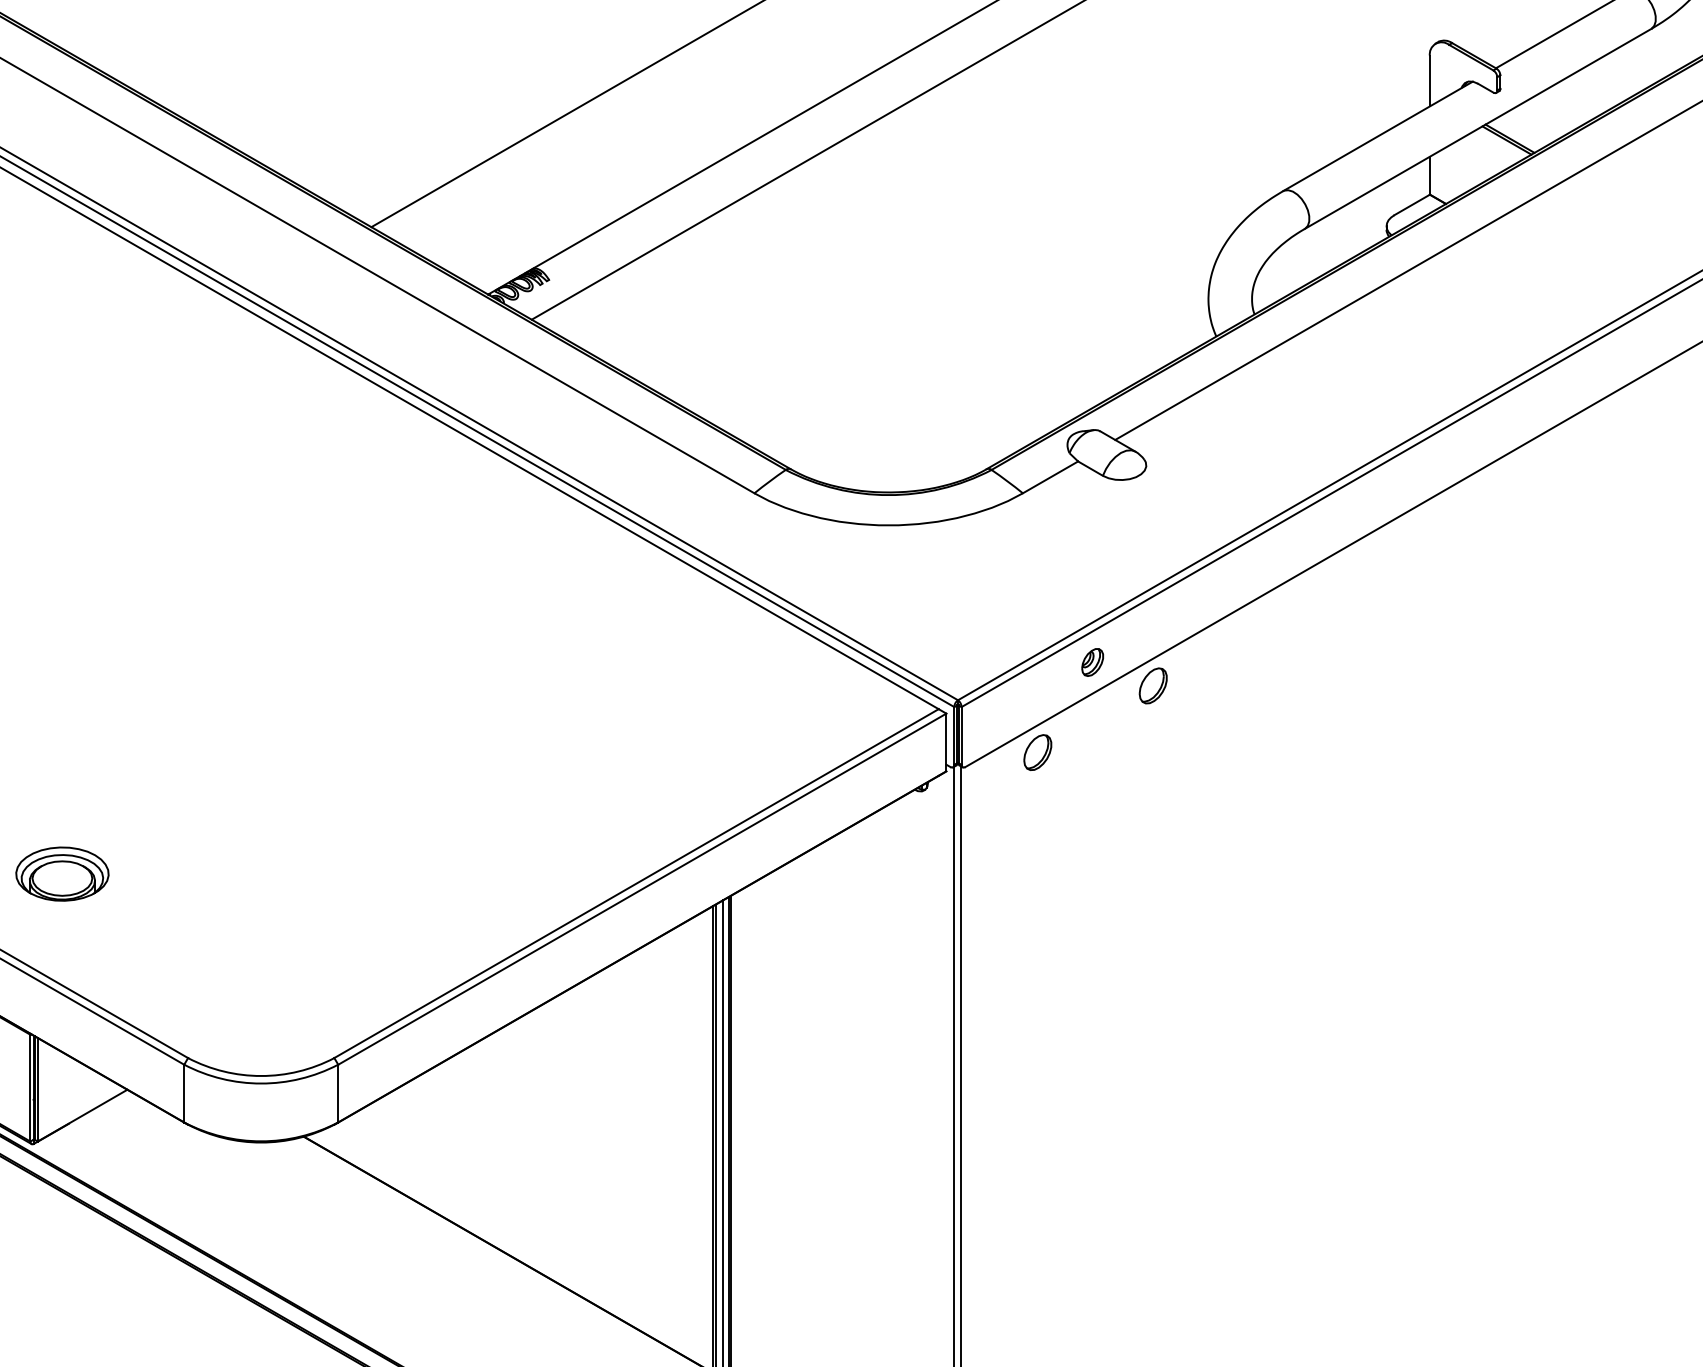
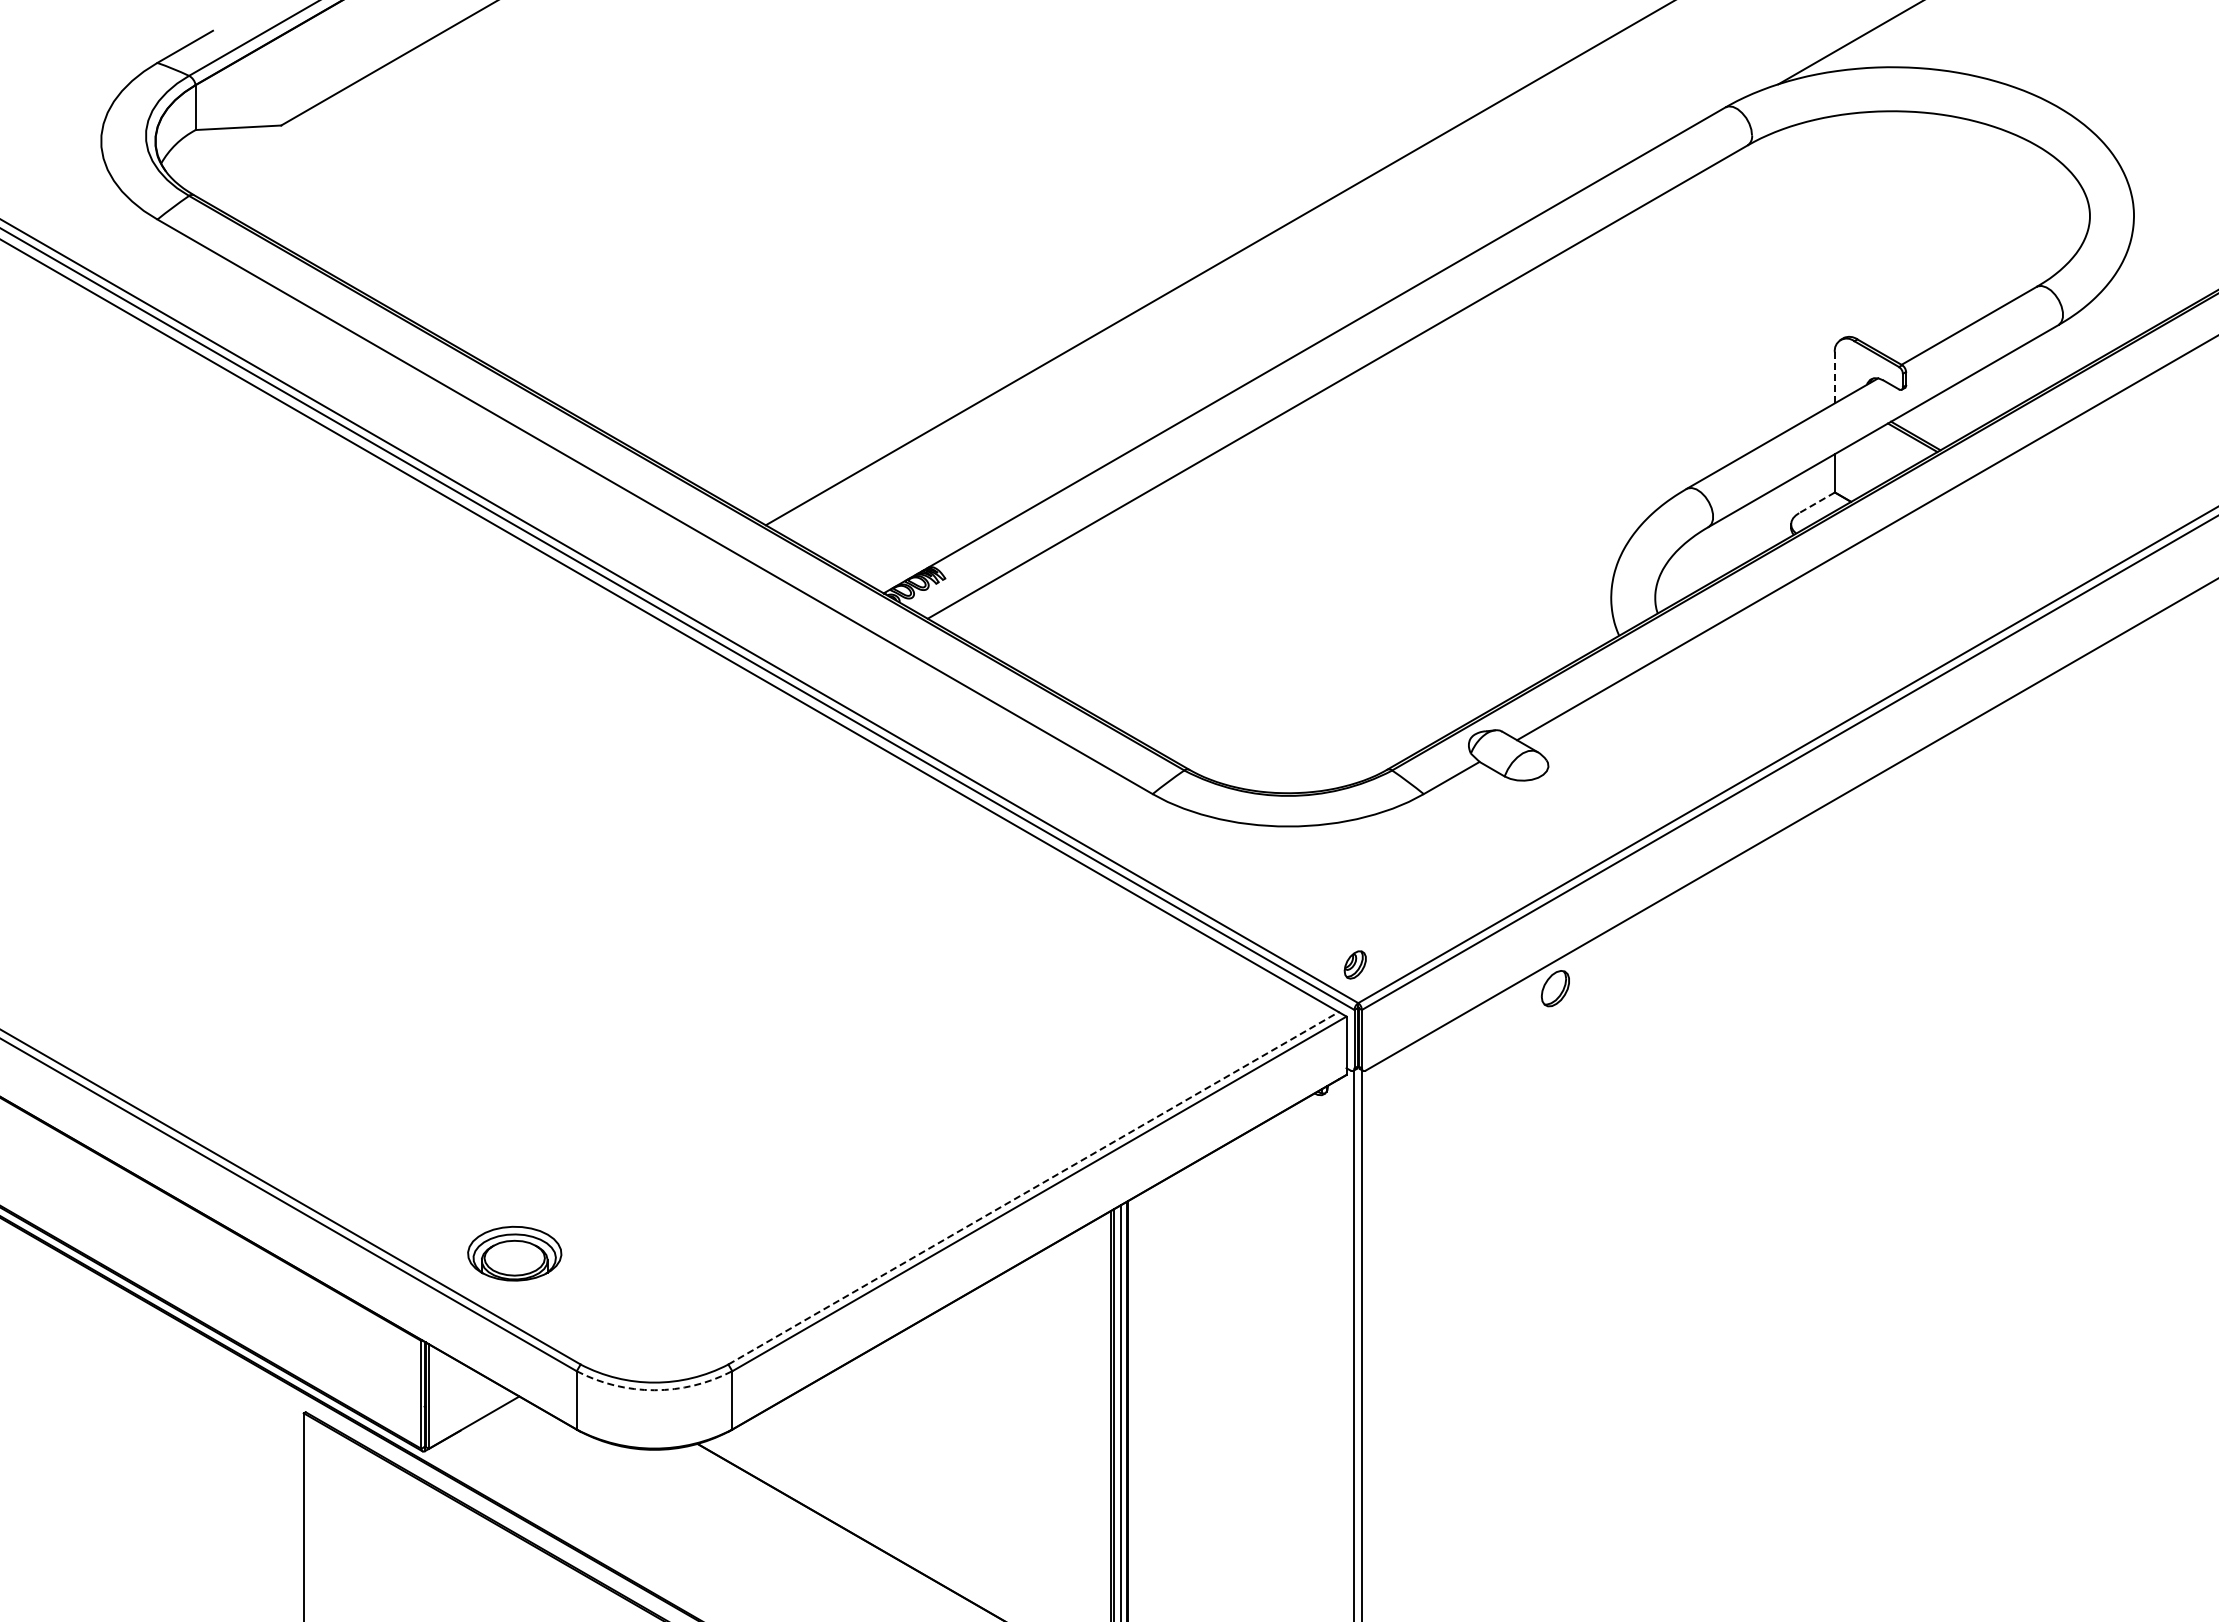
line: (1429, 80) -> (1834, 377), solid -> dashed
line: (1412, 204) -> (1817, 502), solid -> dashed
part: (1091, 662) -> (1354, 964), moved
part: (1037, 752) -> (1438, 1055), removed
part: (62, 873) -> (514, 1253), moved
line: (637, 883) -> (1034, 1188), solid -> dashed
arc: (261, 1083) -> (654, 1390), solid -> dashed

